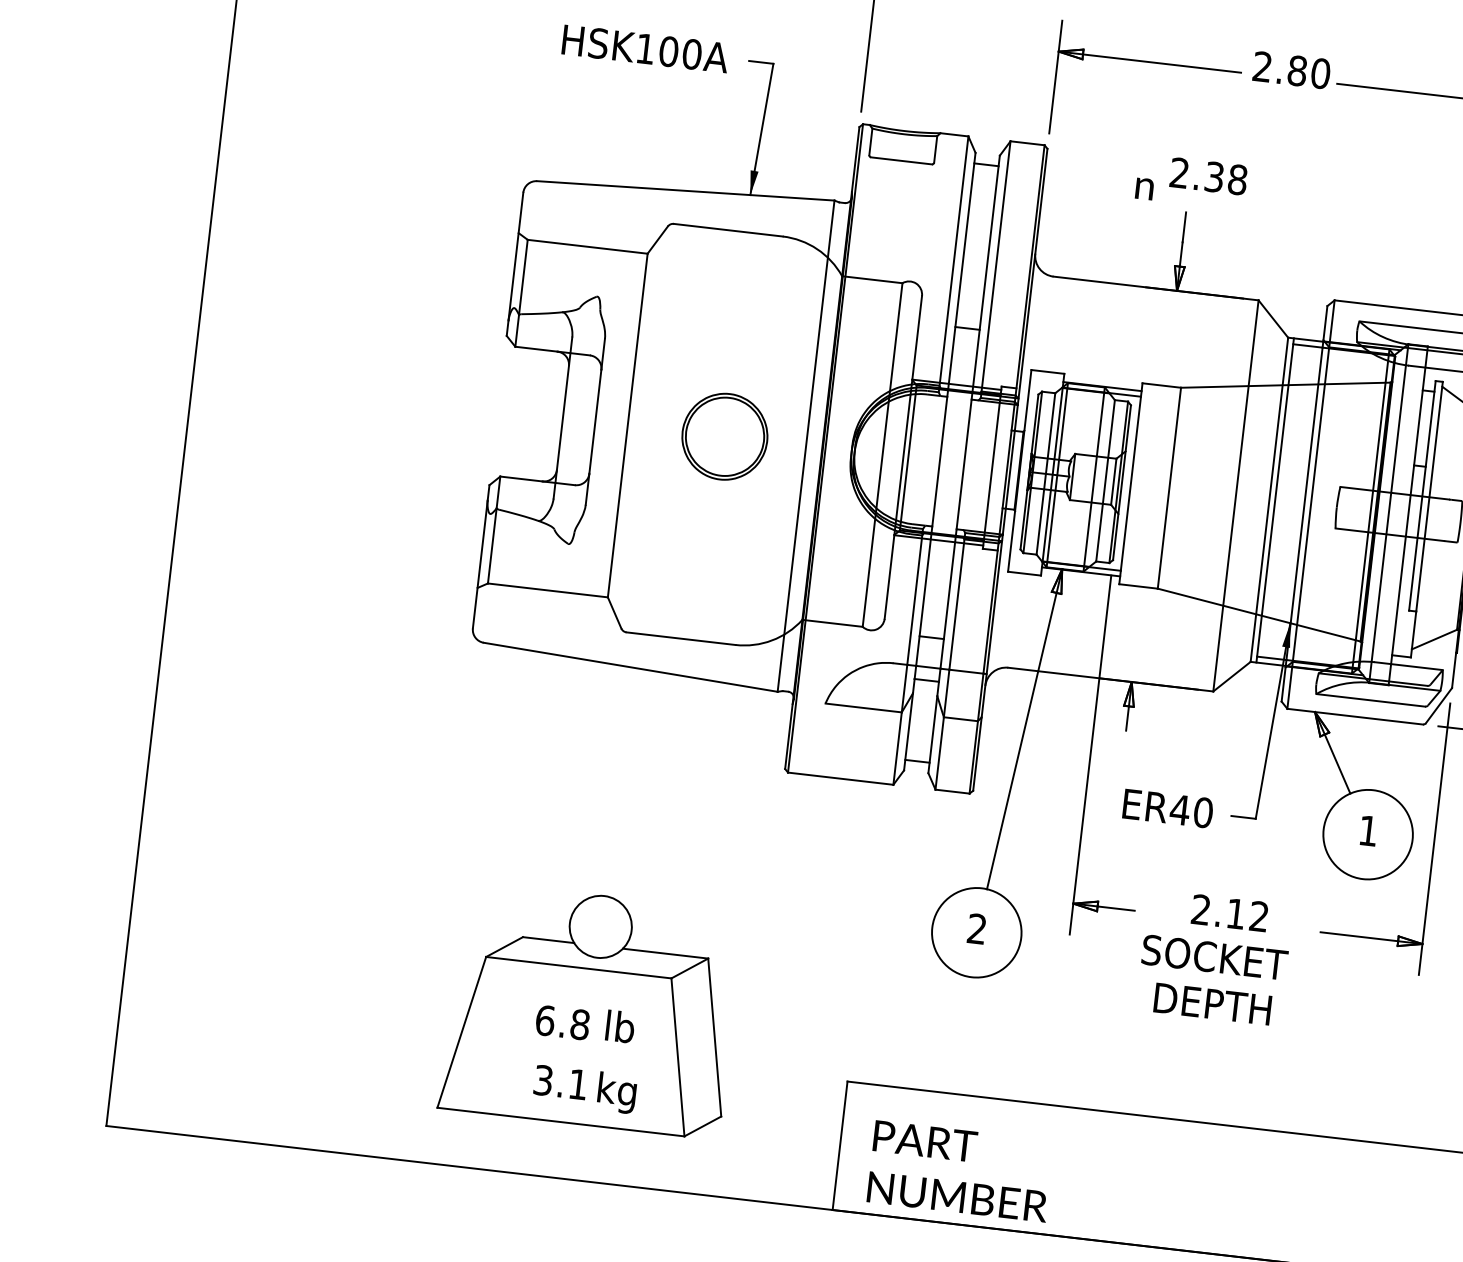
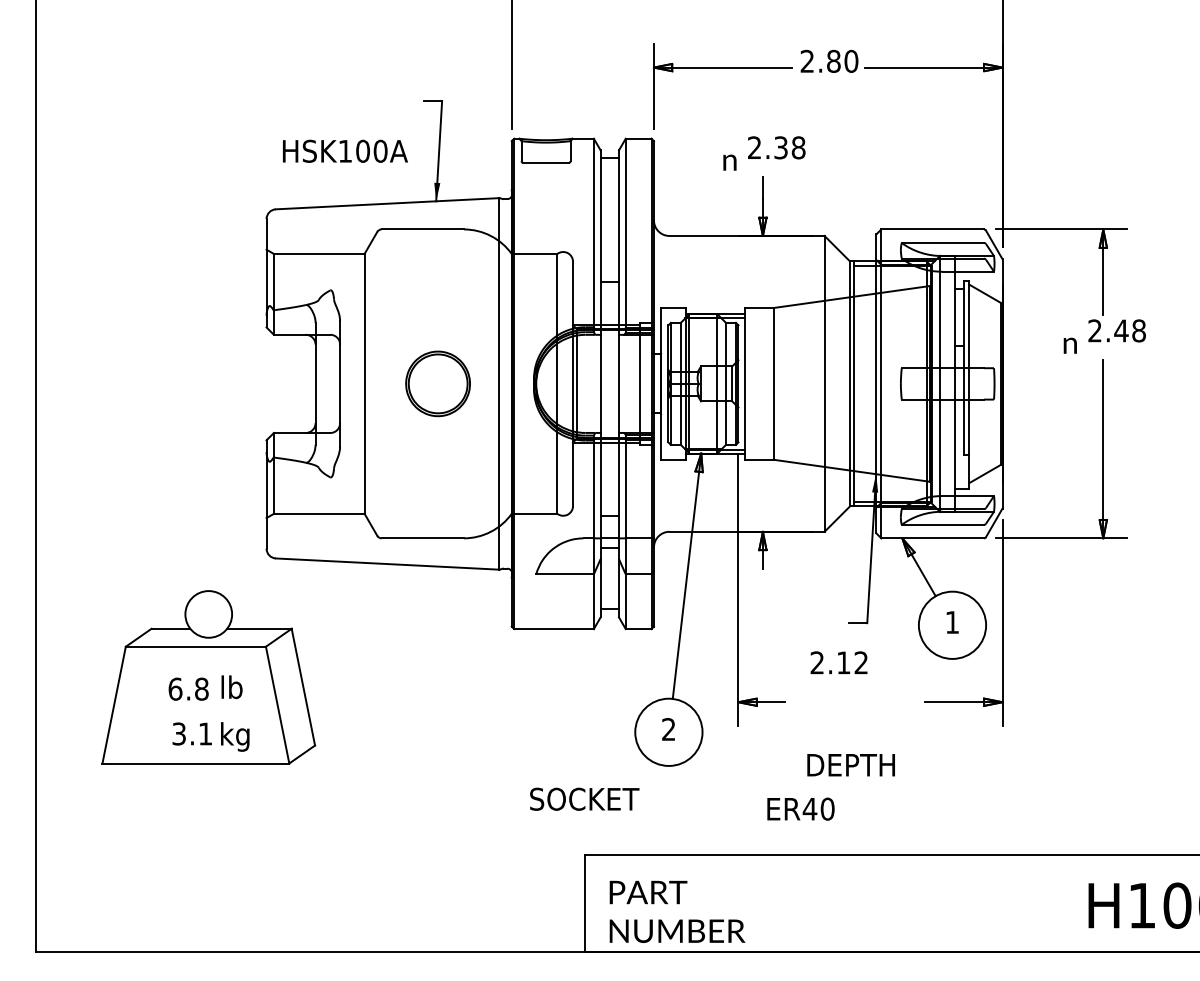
text: (645, 47) -> (345, 150), moved
text: (1167, 807) -> (800, 808), moved
text: (1229, 912) -> (838, 662), moved
text: (1214, 956) -> (584, 798), moved
part: (590, 1010) -> (208, 677), moved

